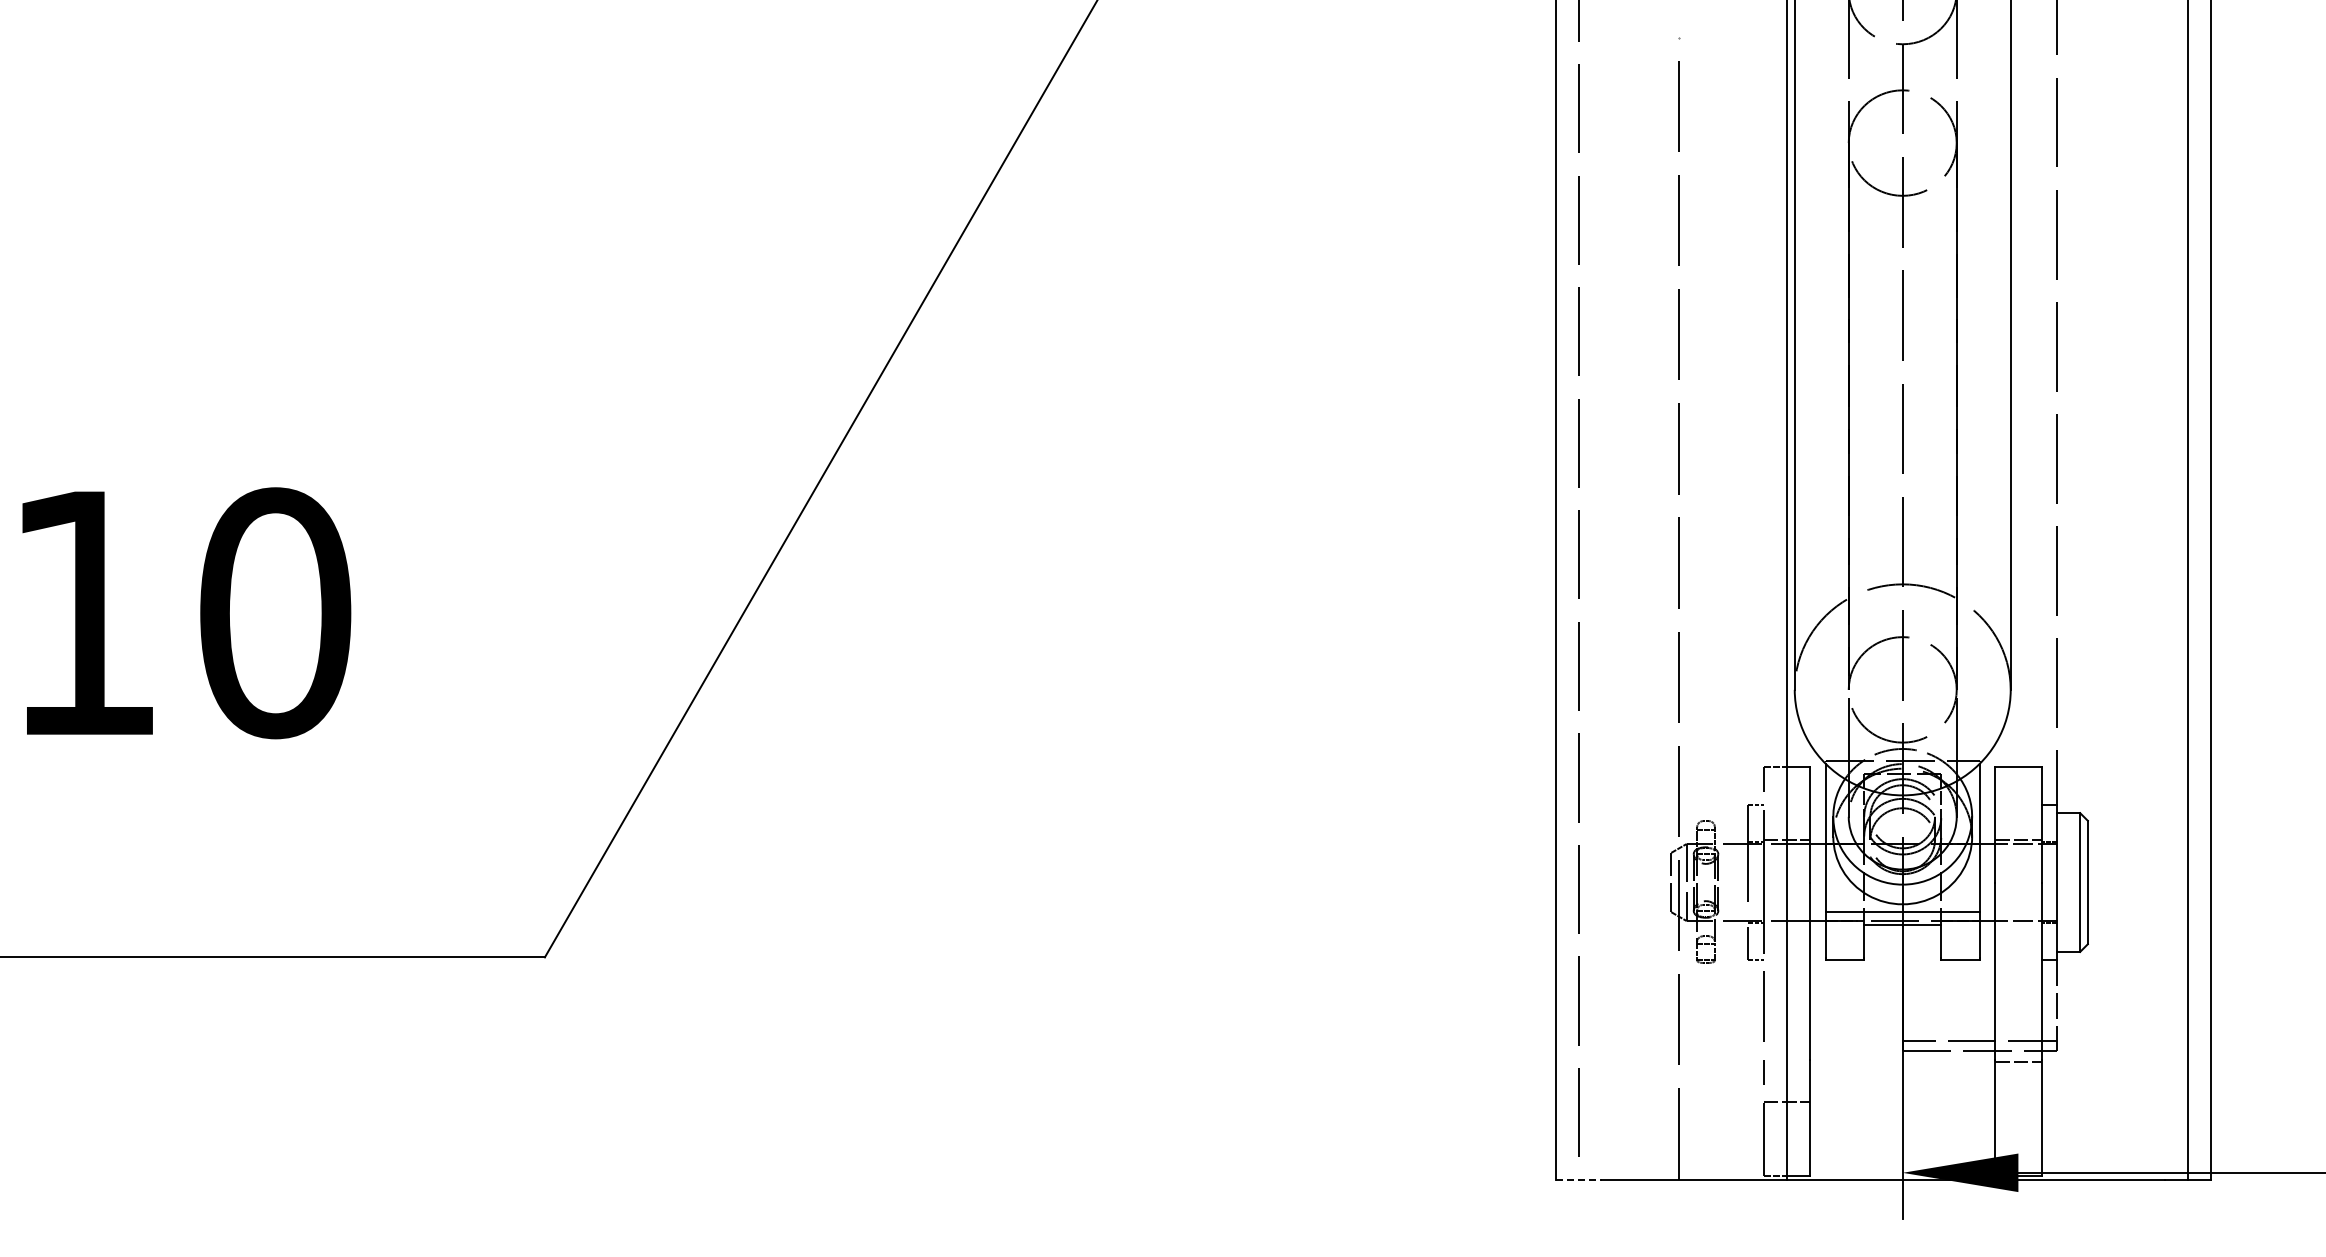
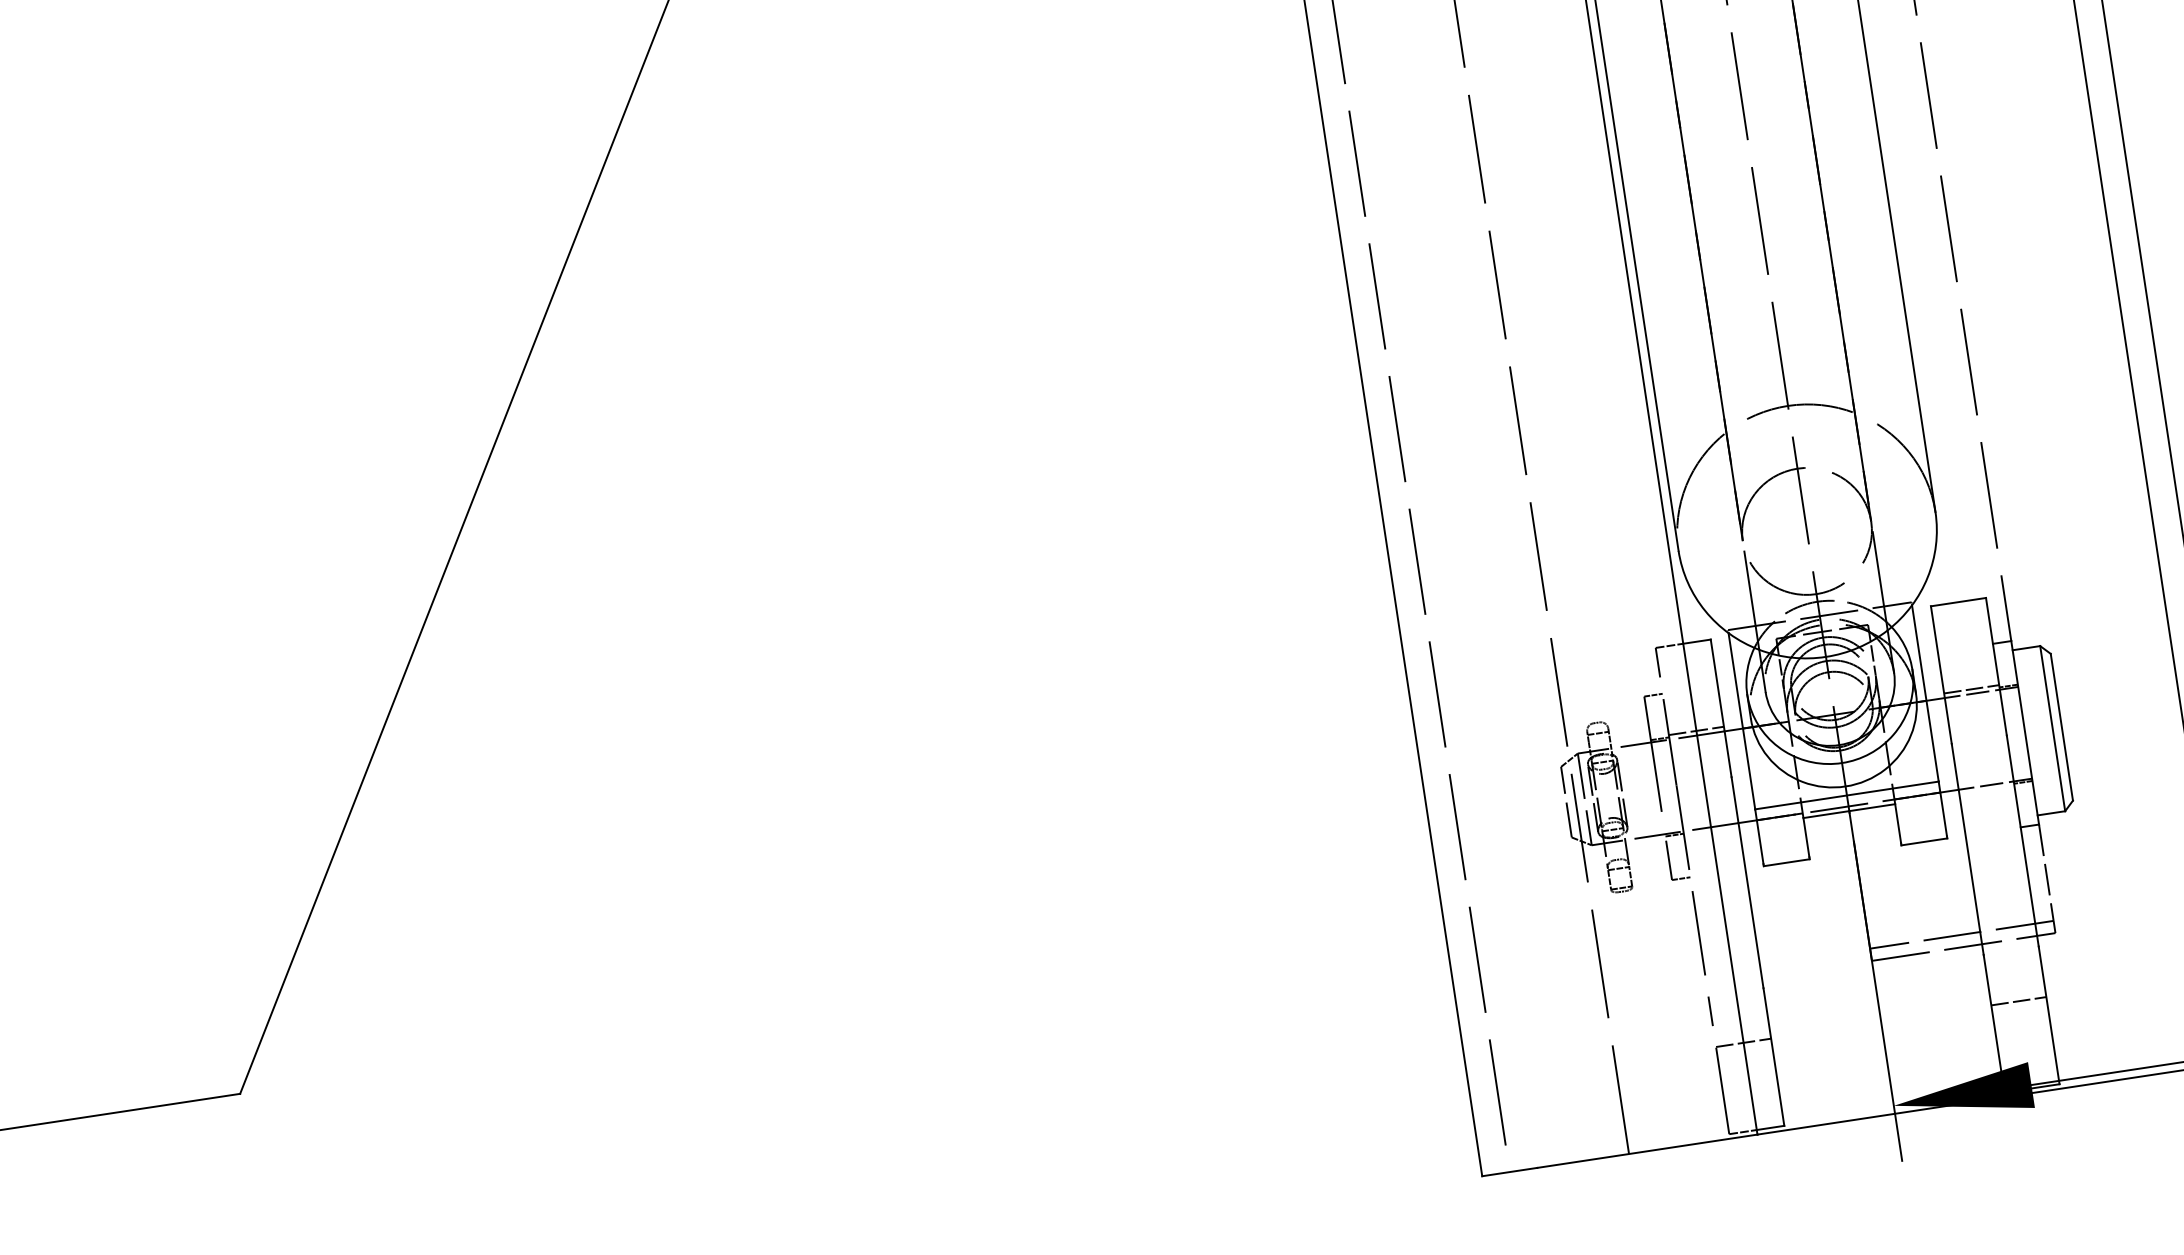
line: (2018, 1062) -> (2018, 1001), moved
line: (1579, 1179) -> (1510, 1171), dashed -> solid

